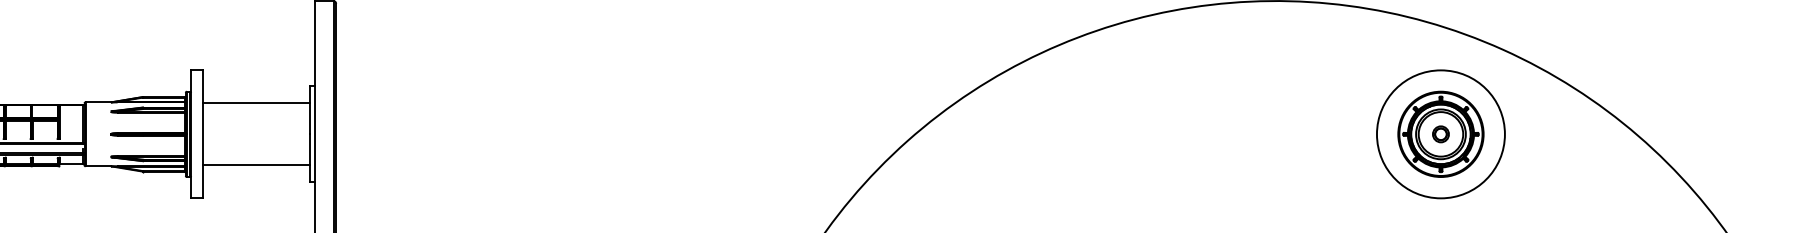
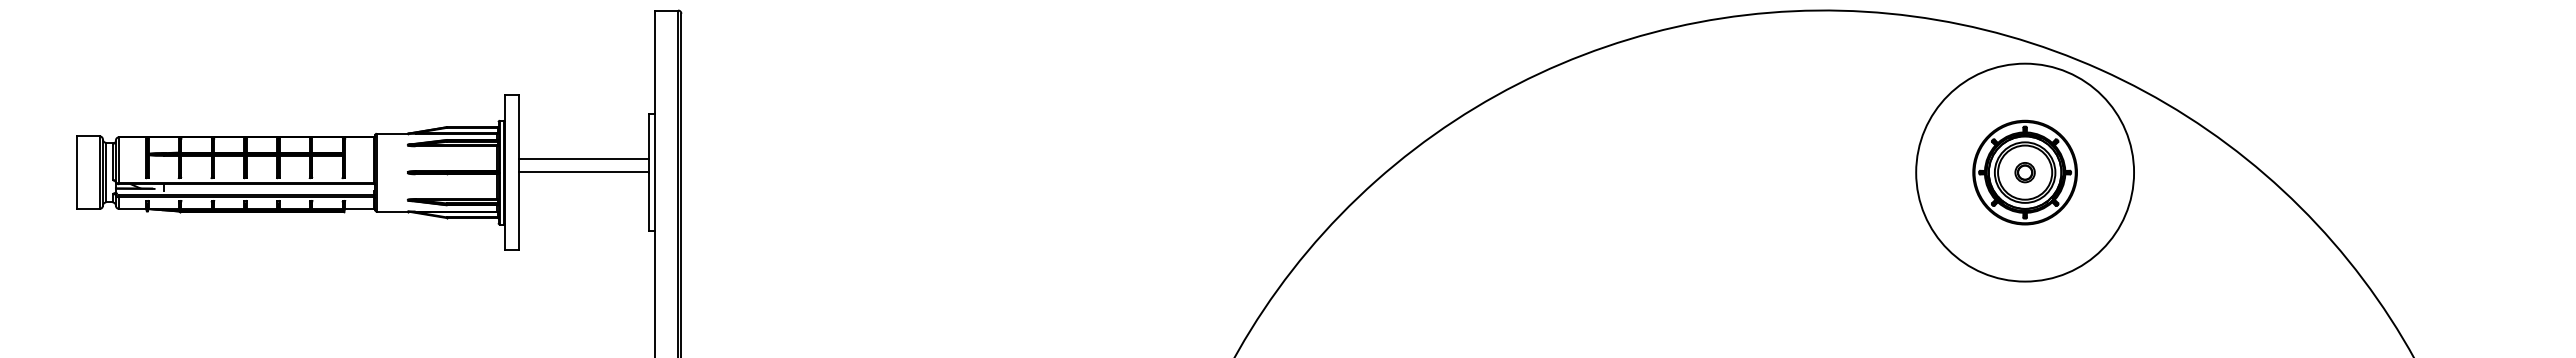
line: (255, 103) -> (583, 172), moved
circle: (1440, 134) -> (2024, 172), size x1.4
line: (255, 165) -> (583, 159), moved

